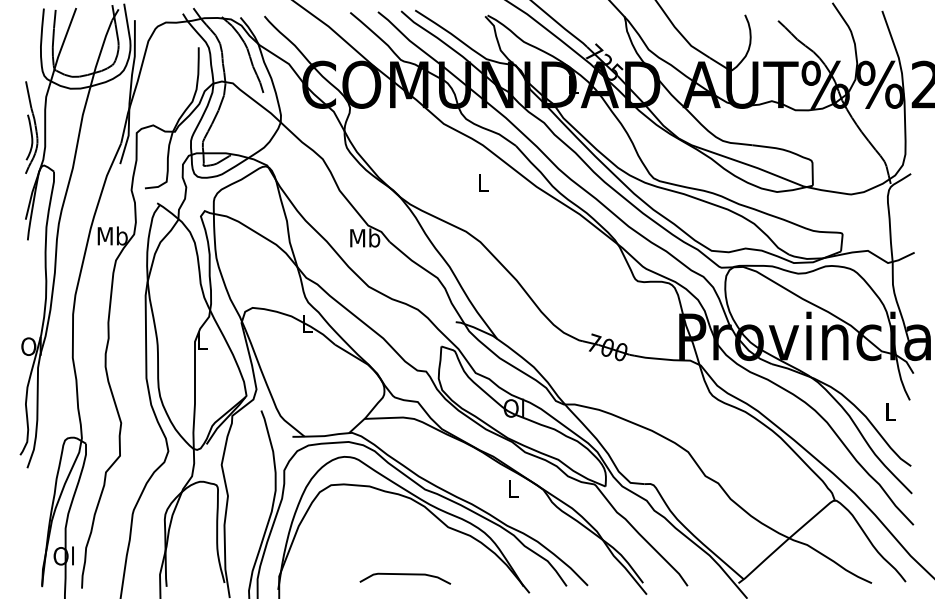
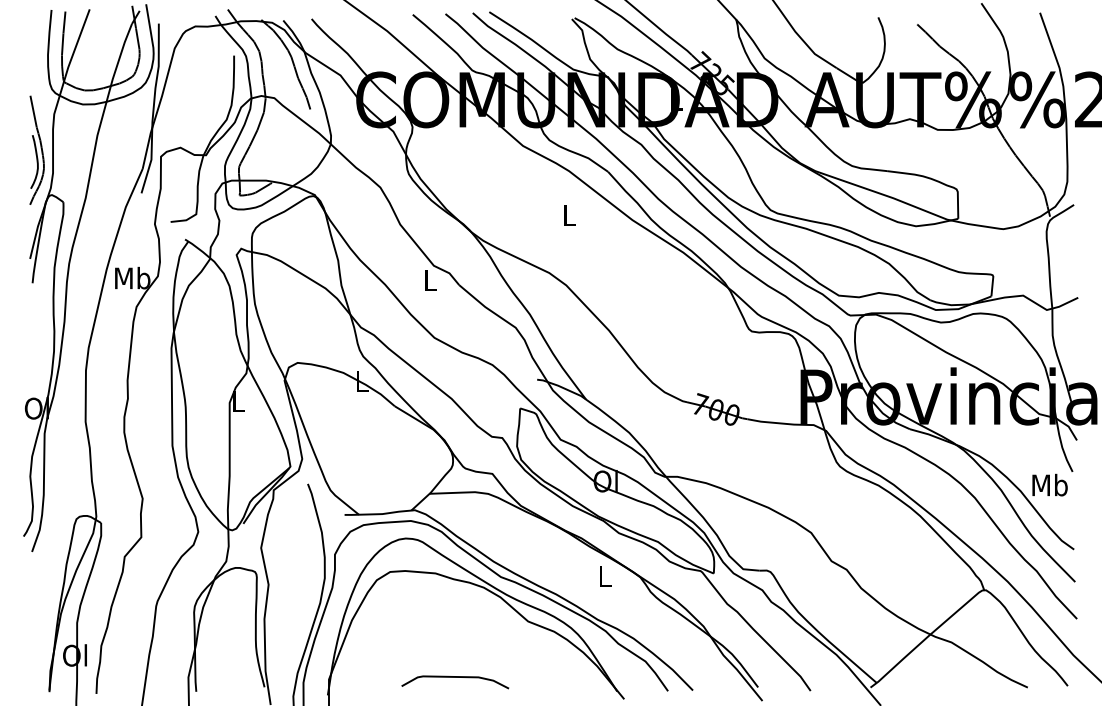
text: (365, 237) -> (430, 279), Mb -> L
text: (890, 411) -> (1049, 485), L -> Mb
curve: (405, 575) -> (455, 678), moved

